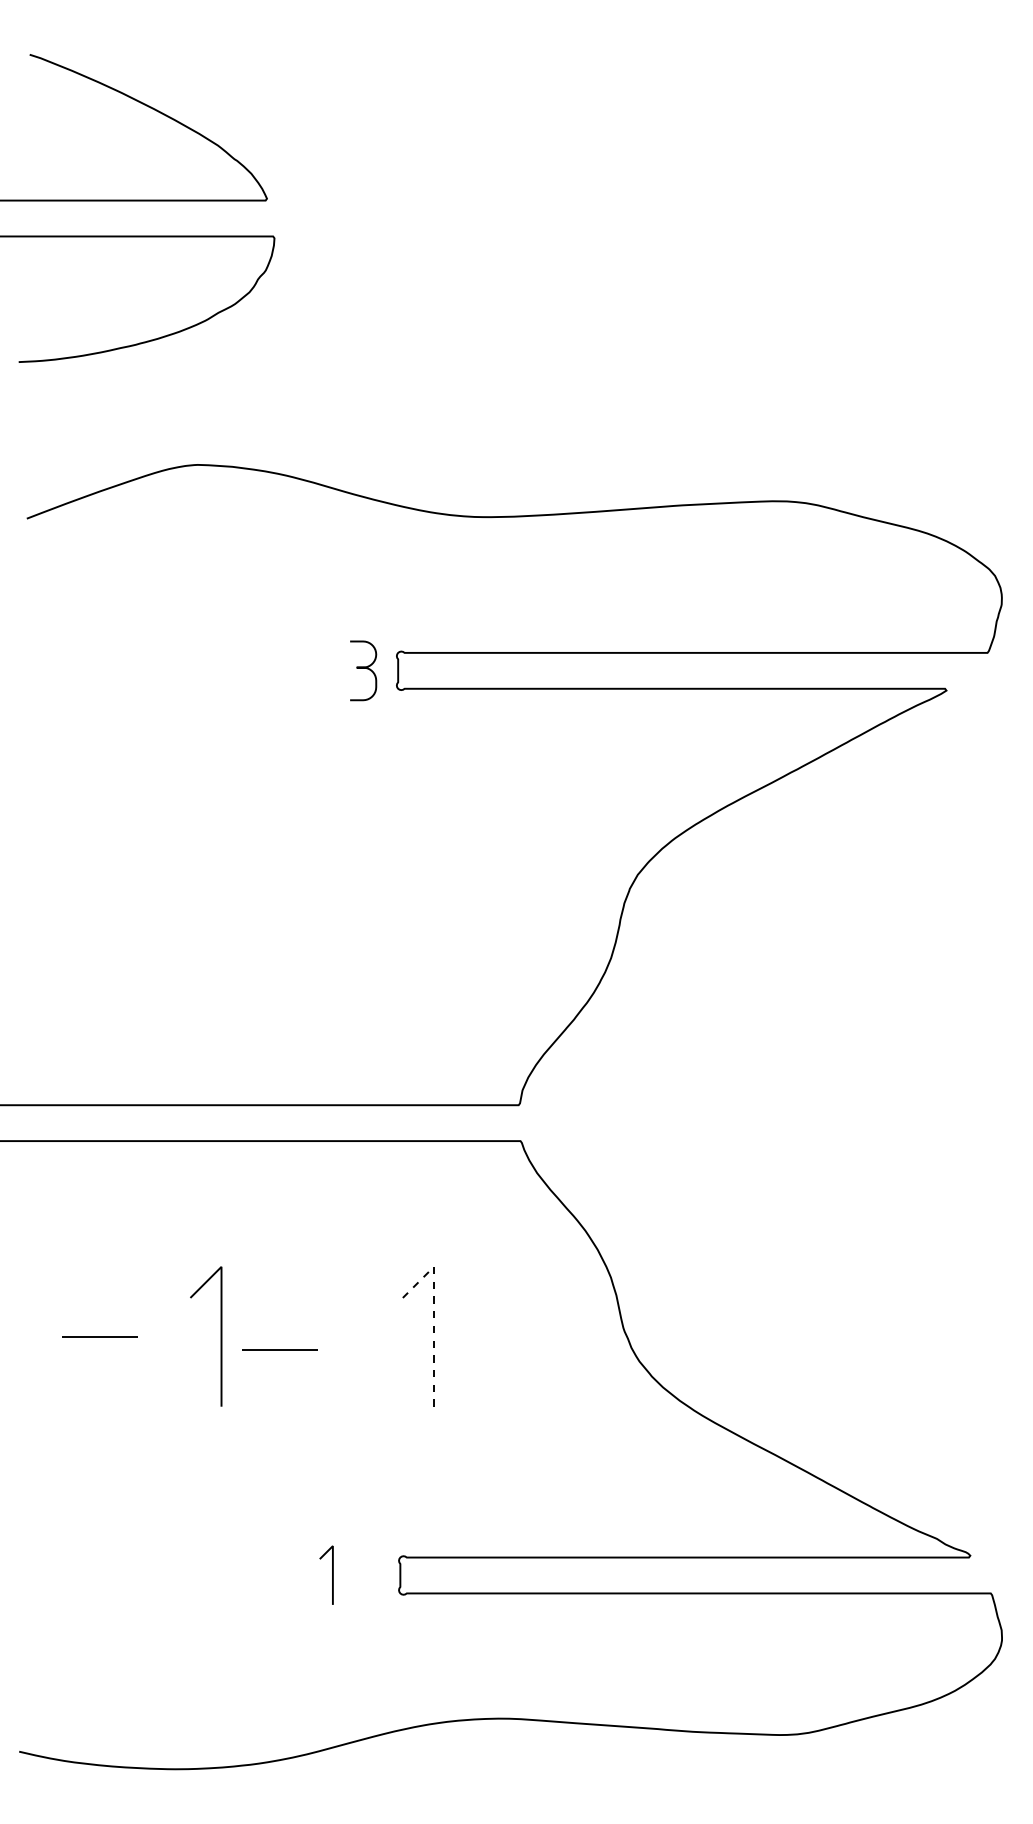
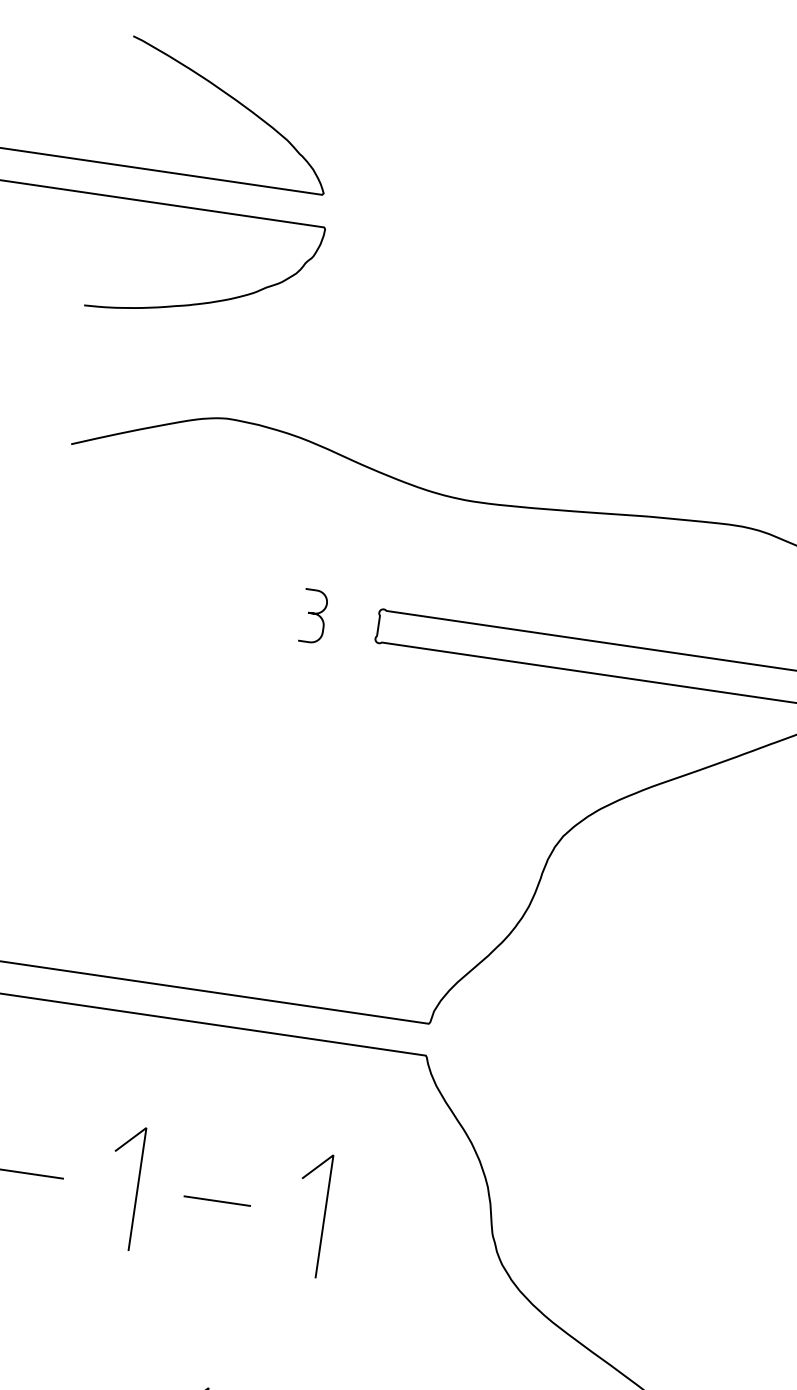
curve: (363, 668) -> (313, 614), moved
line: (433, 1313) -> (327, 1196), dashed -> solid
line: (279, 1349) -> (216, 1200), moved

